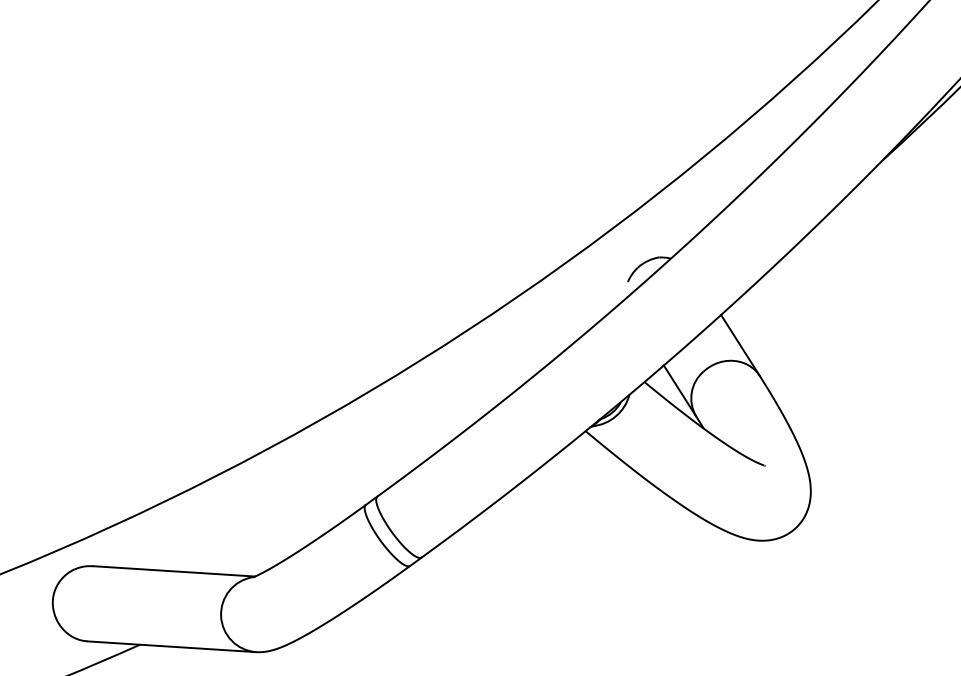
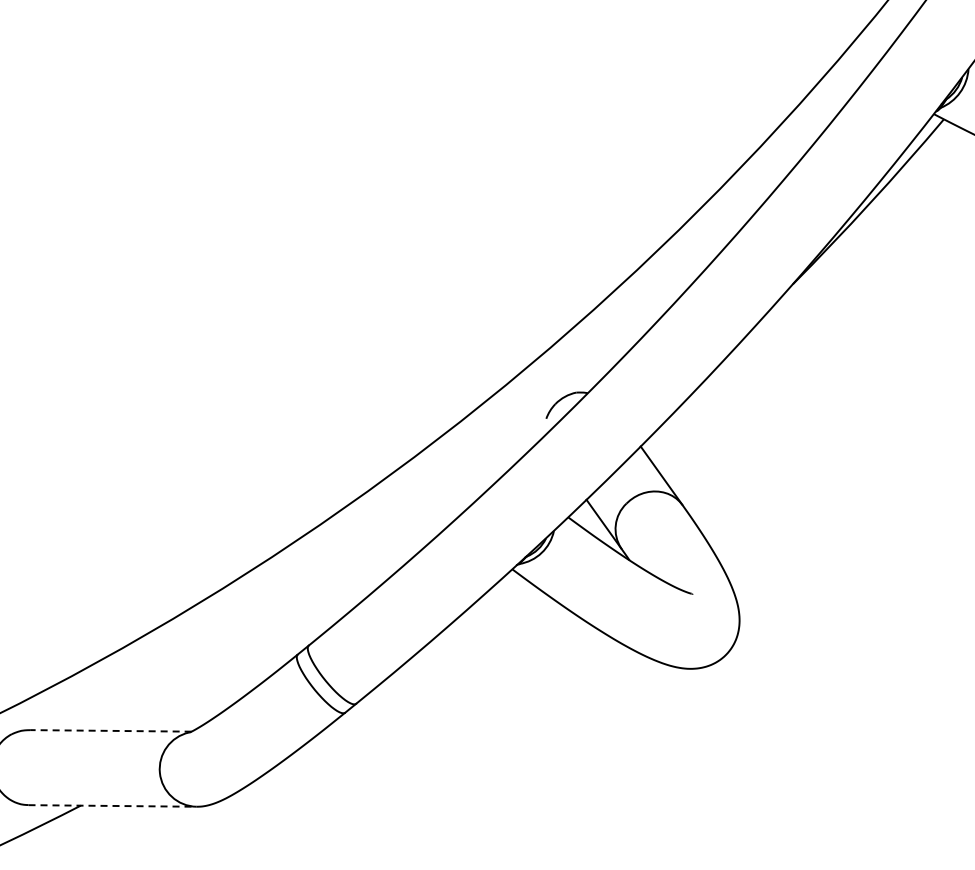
line: (173, 570) -> (110, 730), solid -> dashed
line: (172, 646) -> (113, 805), solid -> dashed

